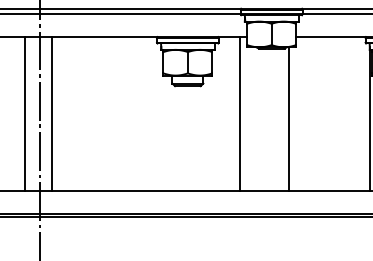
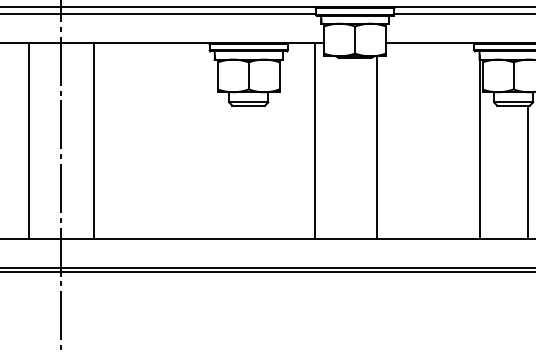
line: (24, 114) -> (28, 141), moved
line: (52, 114) -> (94, 141), moved

